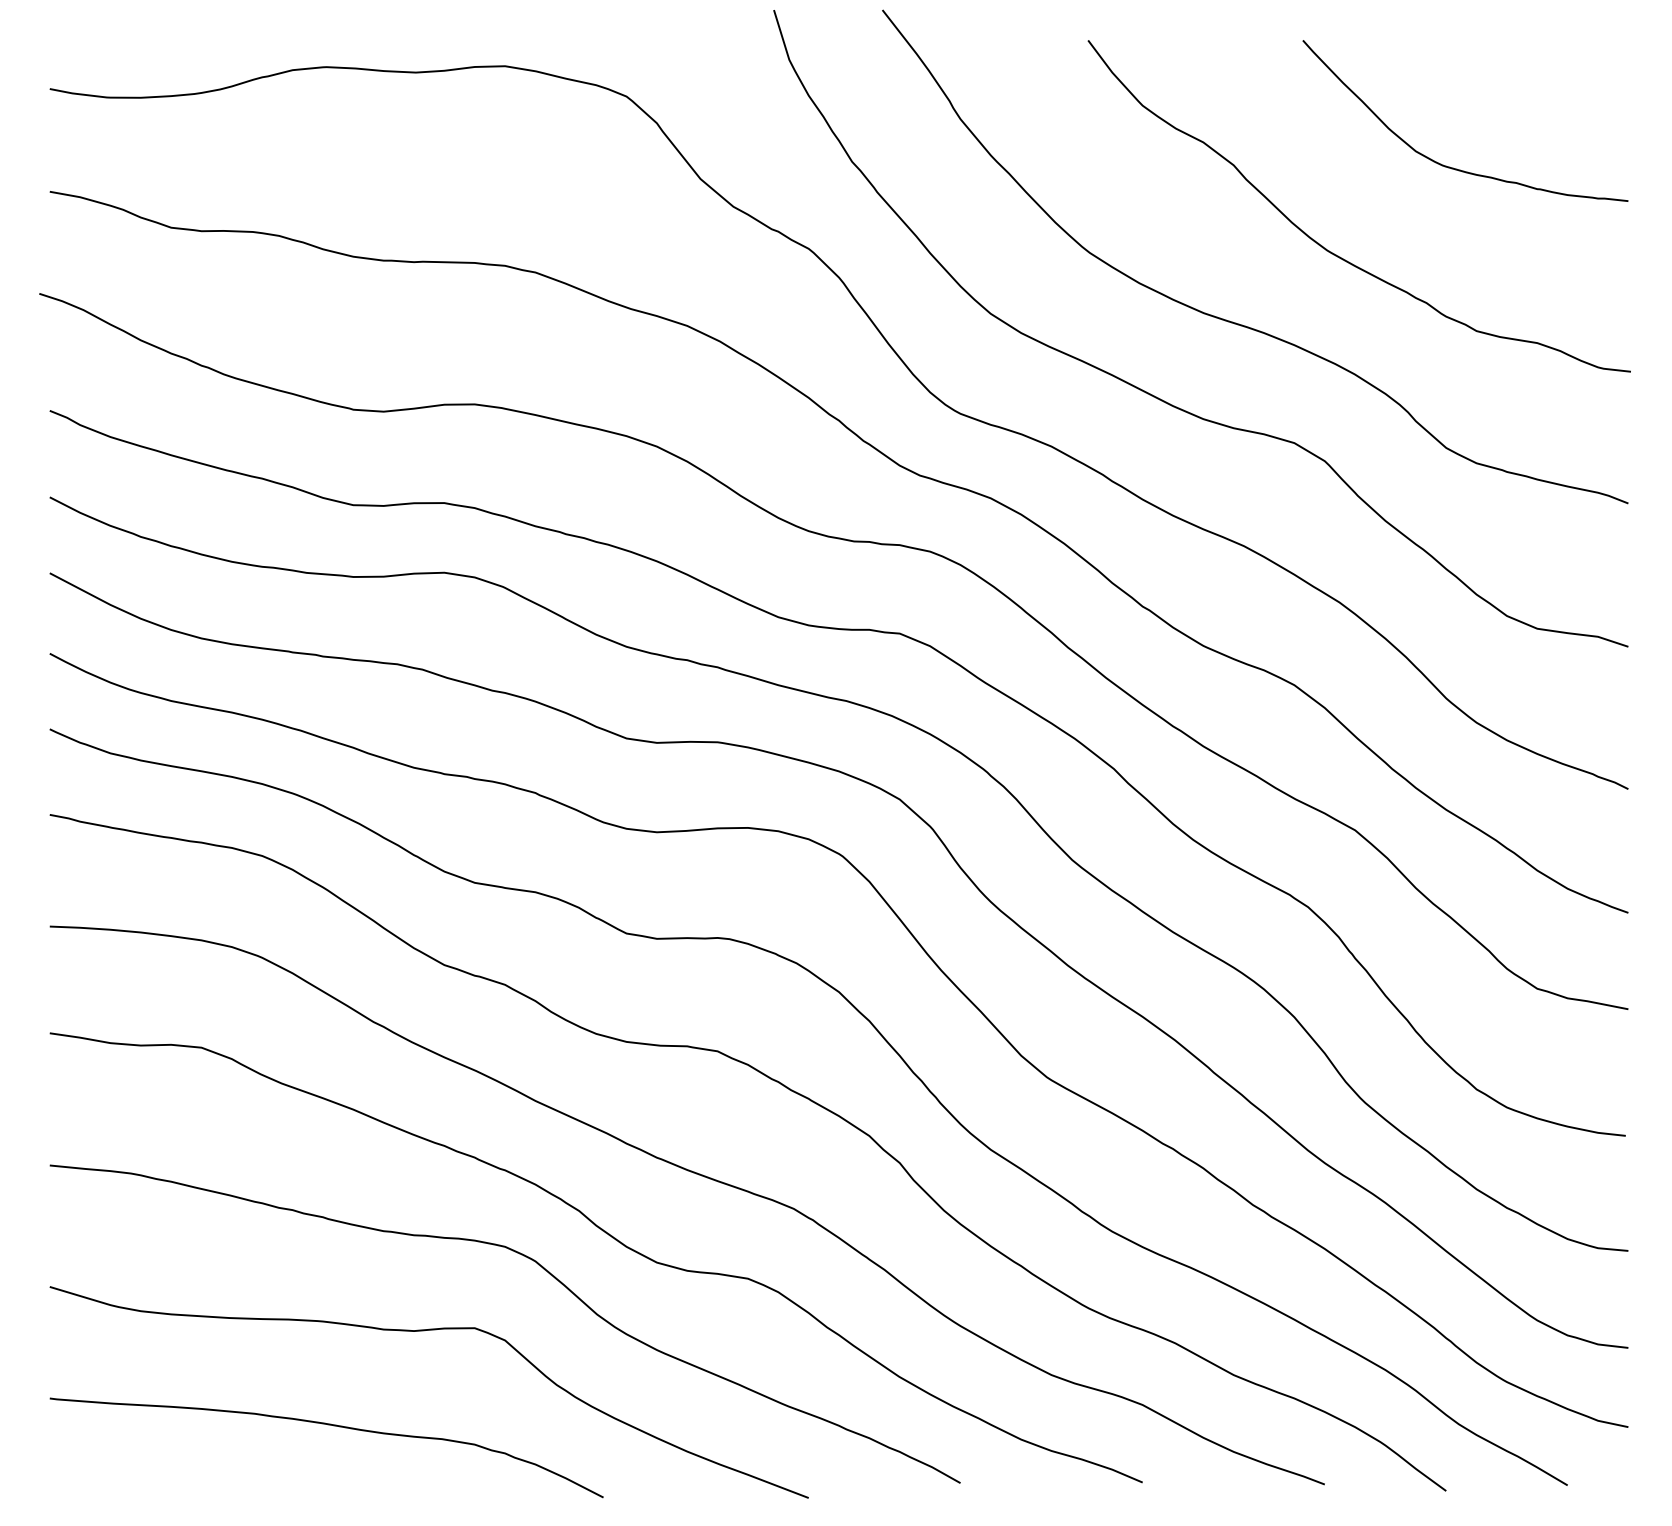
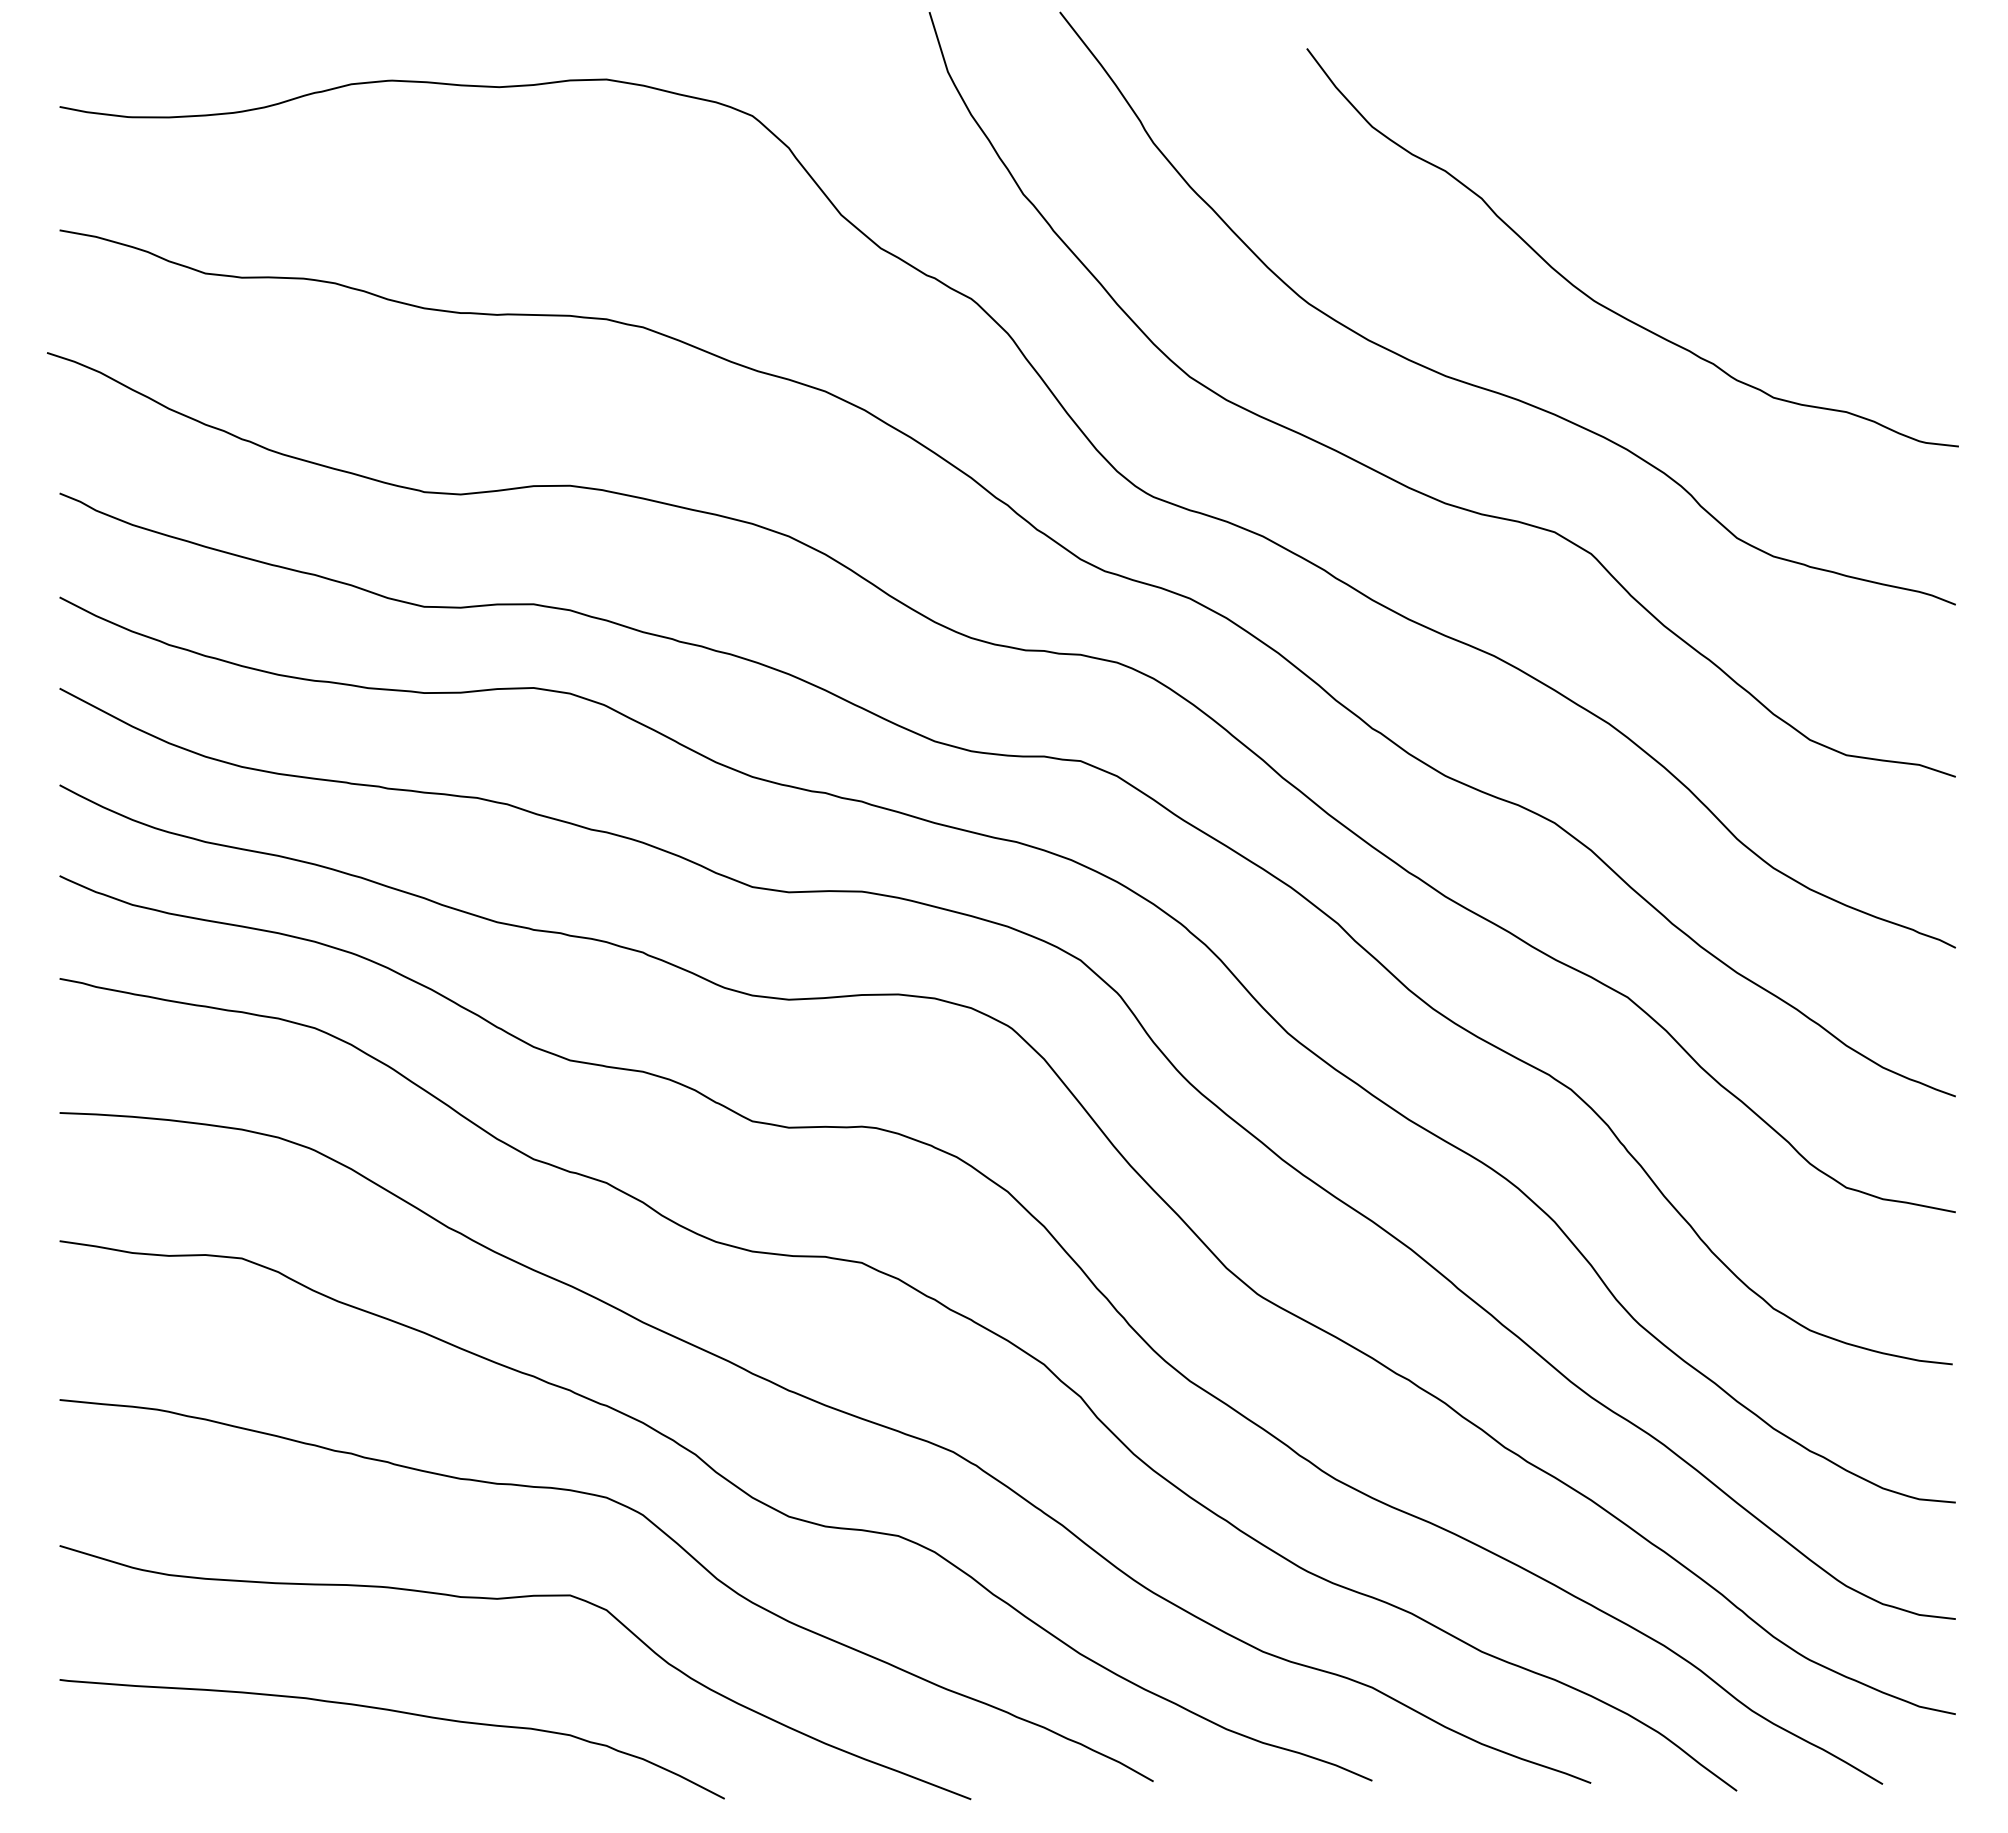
curve: (1450, 166) -> (1742, 200), removed

